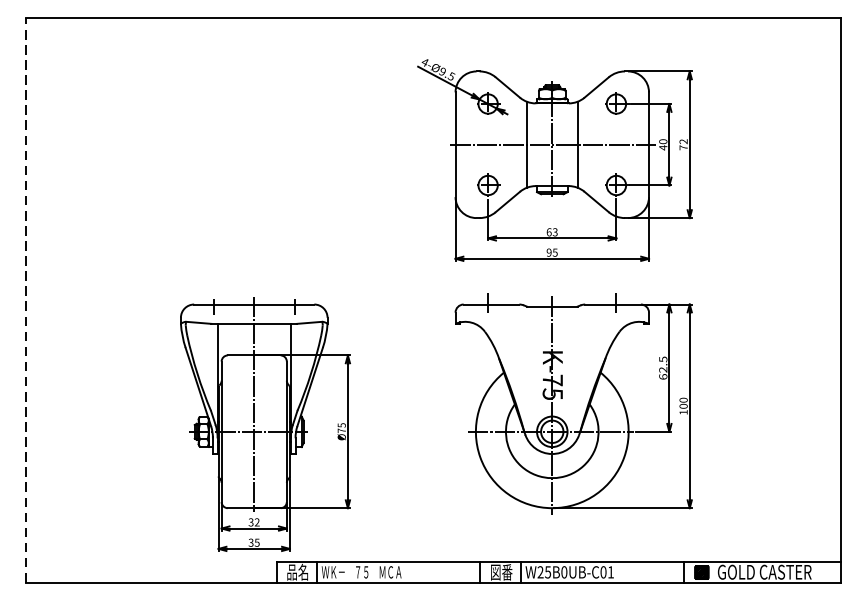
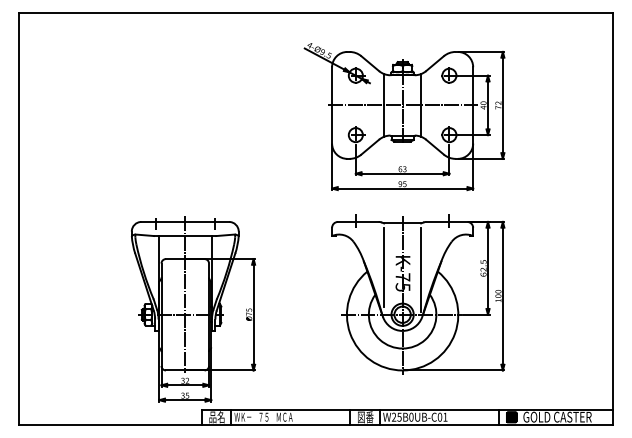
line: (25, 301) -> (18, 219), dashed -> solid
line: (527, 365) -> (384, 266), added
line: (578, 369) -> (421, 269), added

